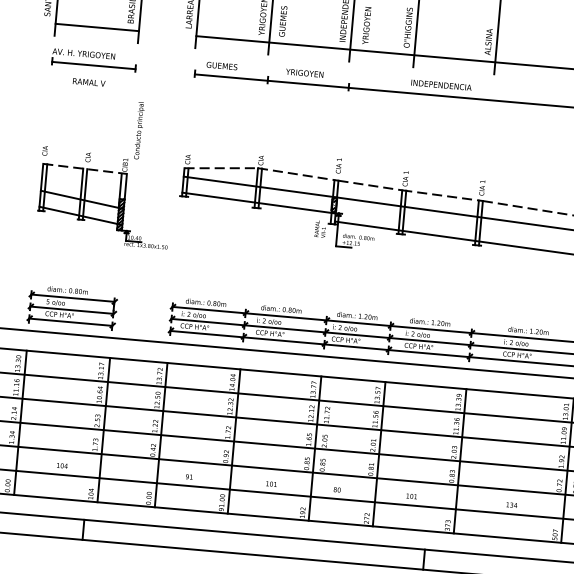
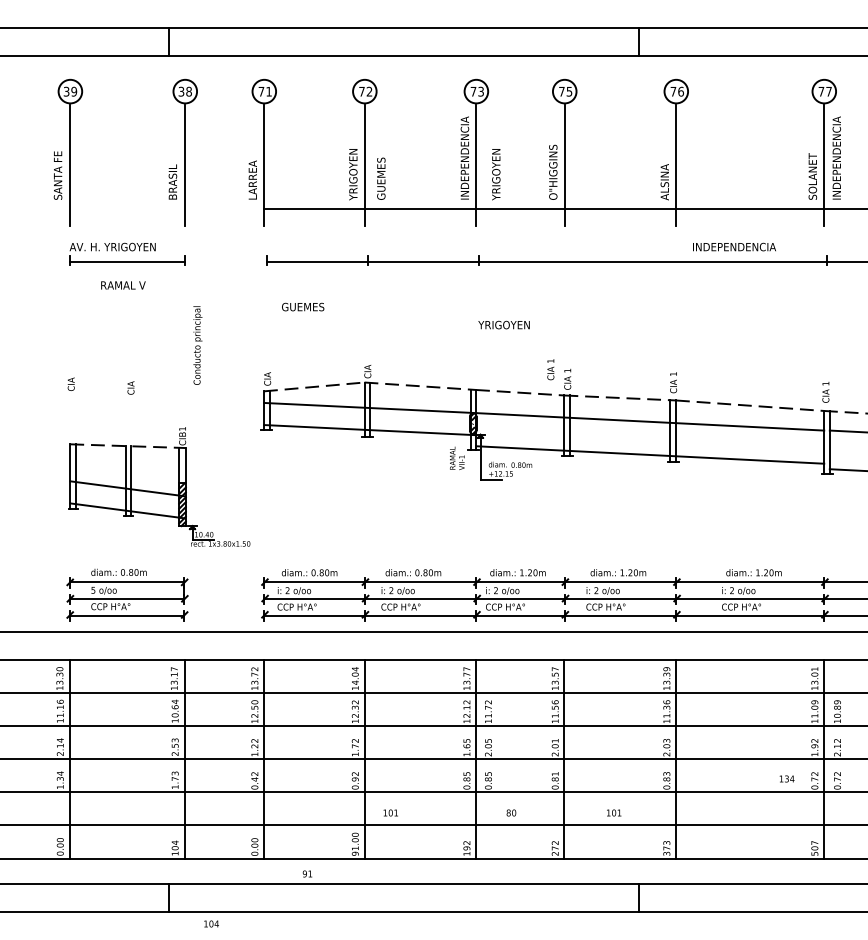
line: (96, 27) -> (127, 209), removed
text: (222, 65) -> (303, 306), moved
text: (304, 72) -> (503, 324), moved
text: (441, 84) -> (734, 246), moved
text: (338, 165) -> (550, 369), moved
part: (105, 200) -> (159, 486), moved
text: (62, 465) -> (211, 923), moved
text: (189, 476) -> (307, 873), moved
text: (271, 483) -> (390, 812), moved
text: (511, 504) -> (786, 778), moved

